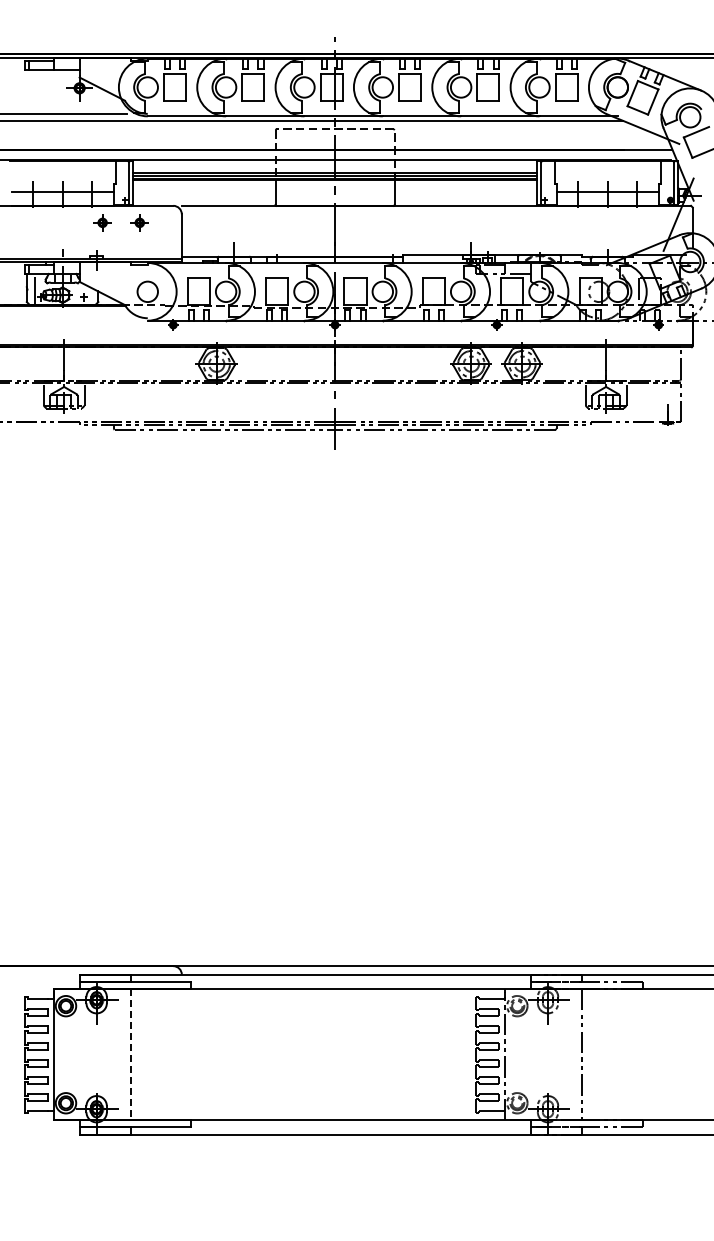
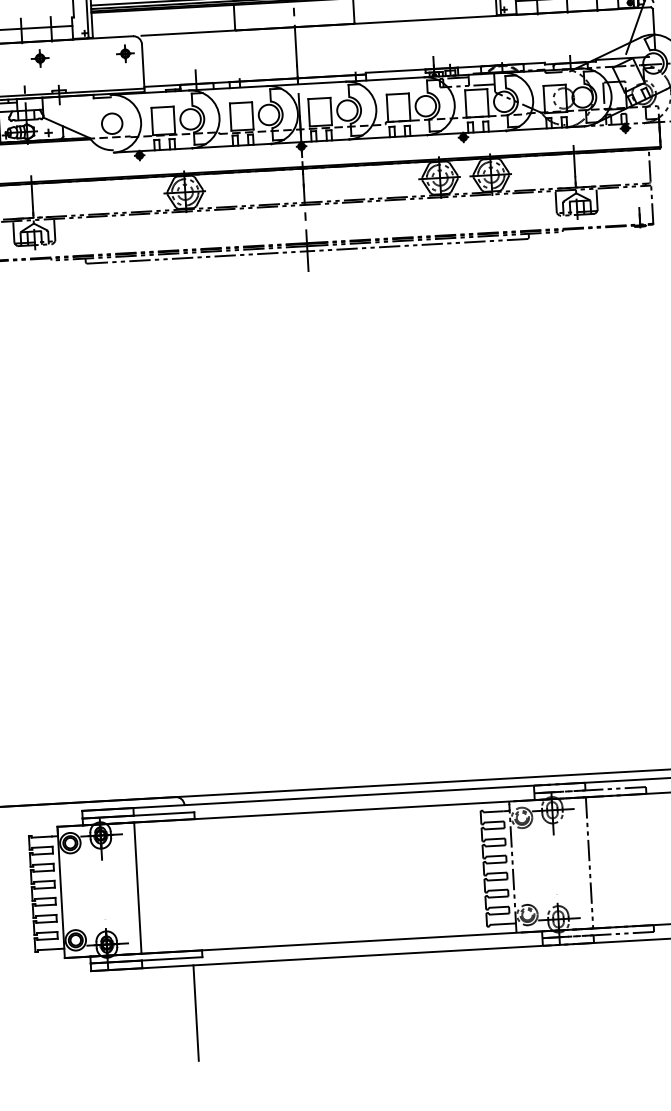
part: (102, 222) -> (40, 58), moved
part: (139, 222) -> (125, 53), moved
line: (130, 1054) -> (137, 887), dashed -> solid
line: (181, 1182) -> (195, 1013), added

